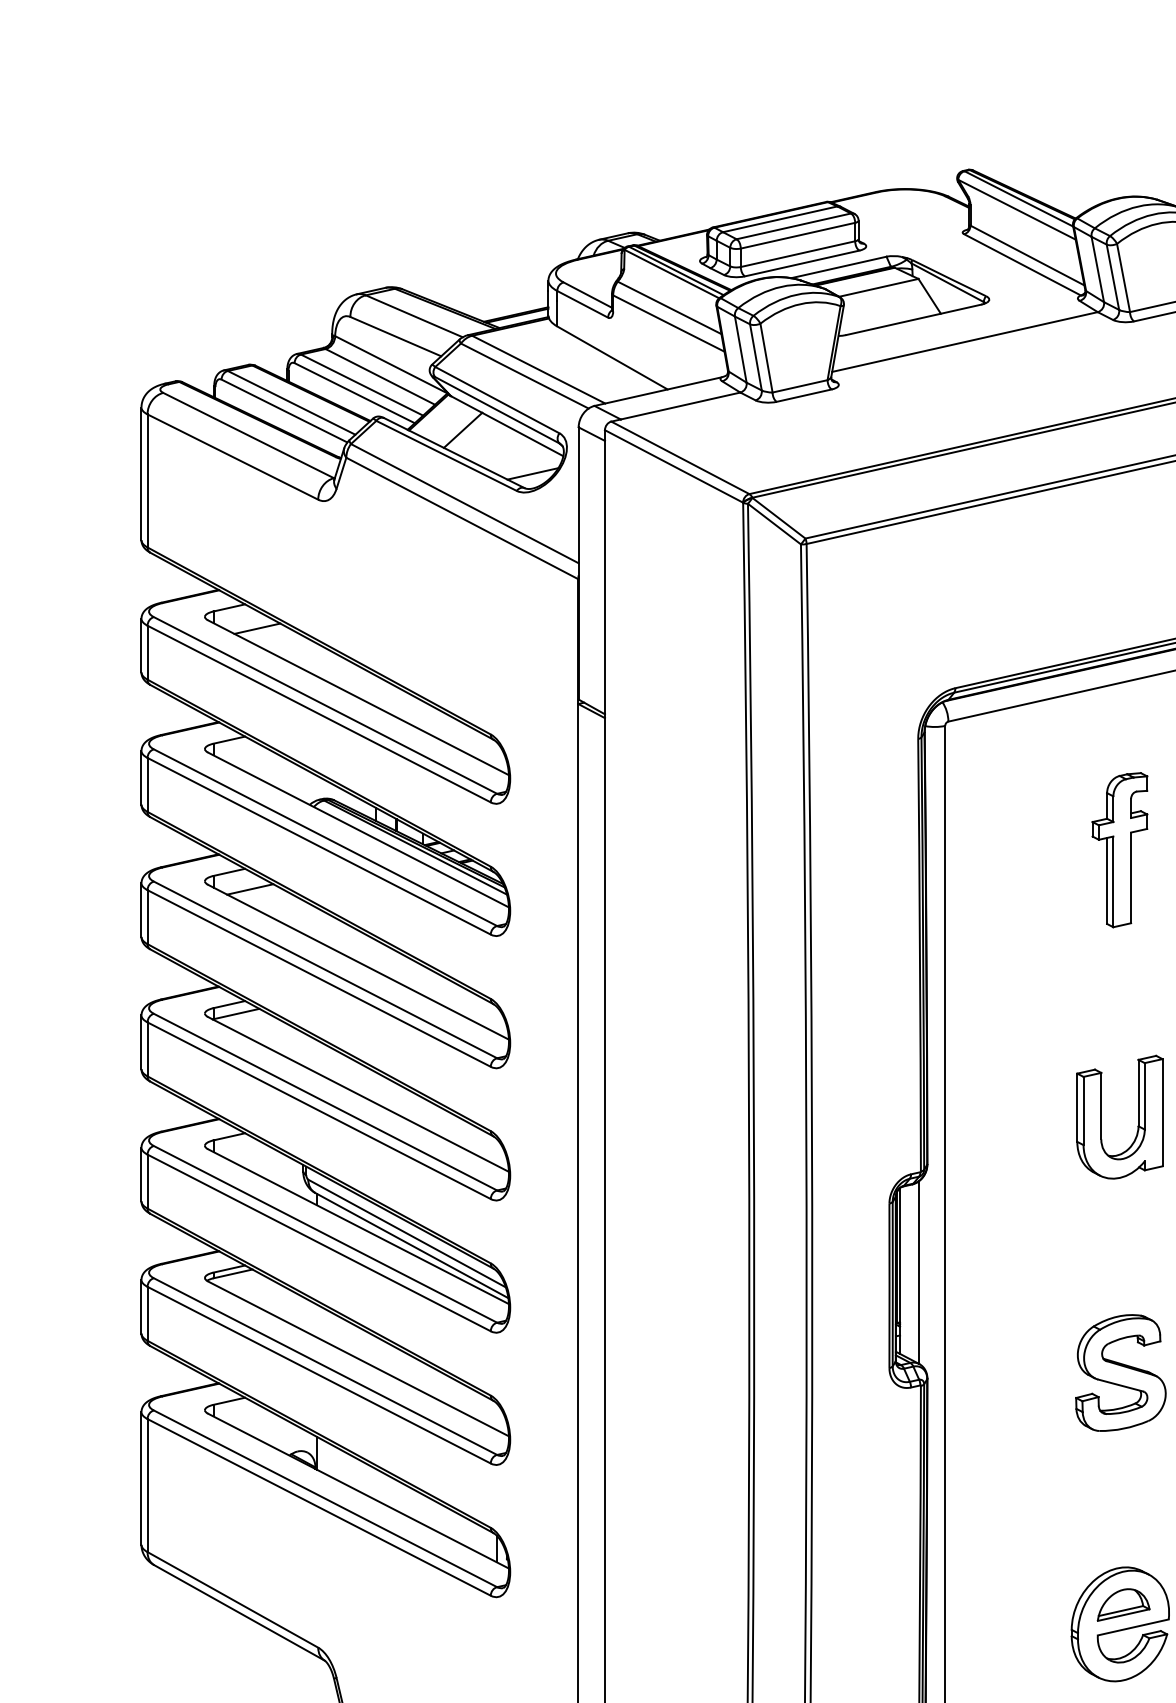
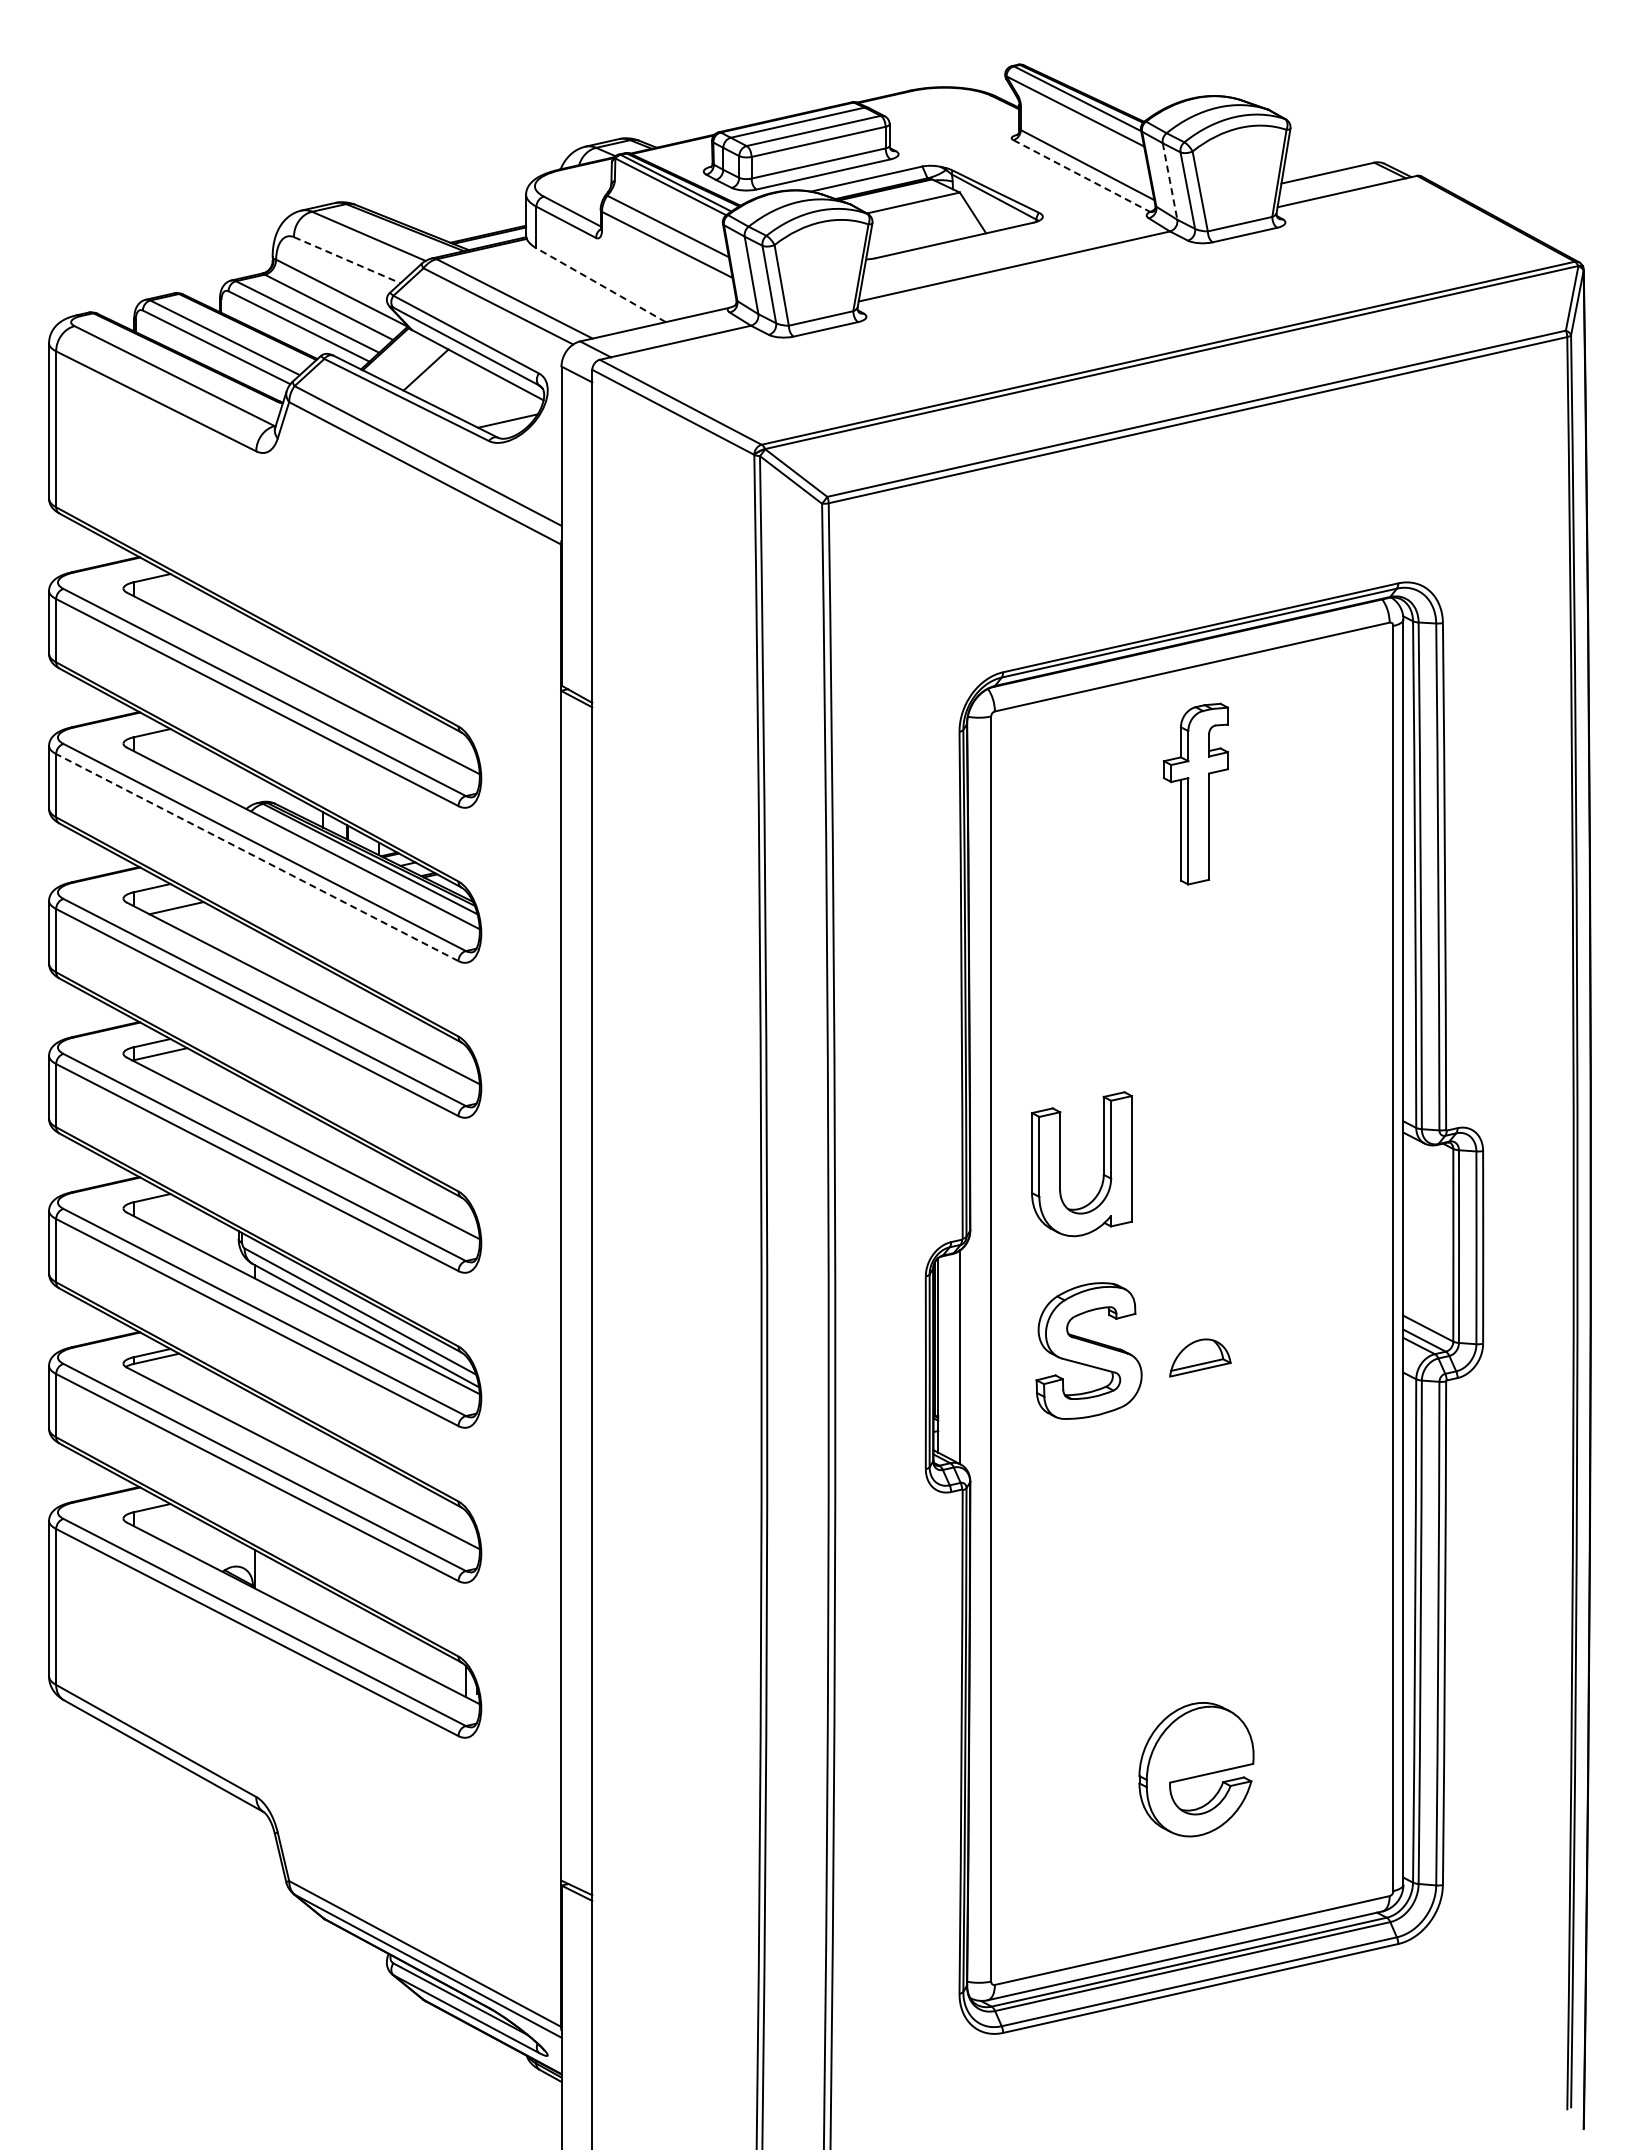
line: (1023, 265) -> (1082, 176), solid -> dashed
line: (1098, 269) -> (1170, 181), solid -> dashed
line: (396, 336) -> (347, 260), solid -> dashed
line: (611, 357) -> (600, 284), solid -> dashed
line: (257, 628) -> (184, 602), removed
line: (318, 846) -> (256, 857), solid -> dashed
part: (1119, 849) -> (1195, 793), moved
part: (1101, 1117) -> (1060, 1164), moved
part: (1120, 1372) -> (1088, 1350), moved
part: (1123, 1604) -> (1200, 1357), moved

